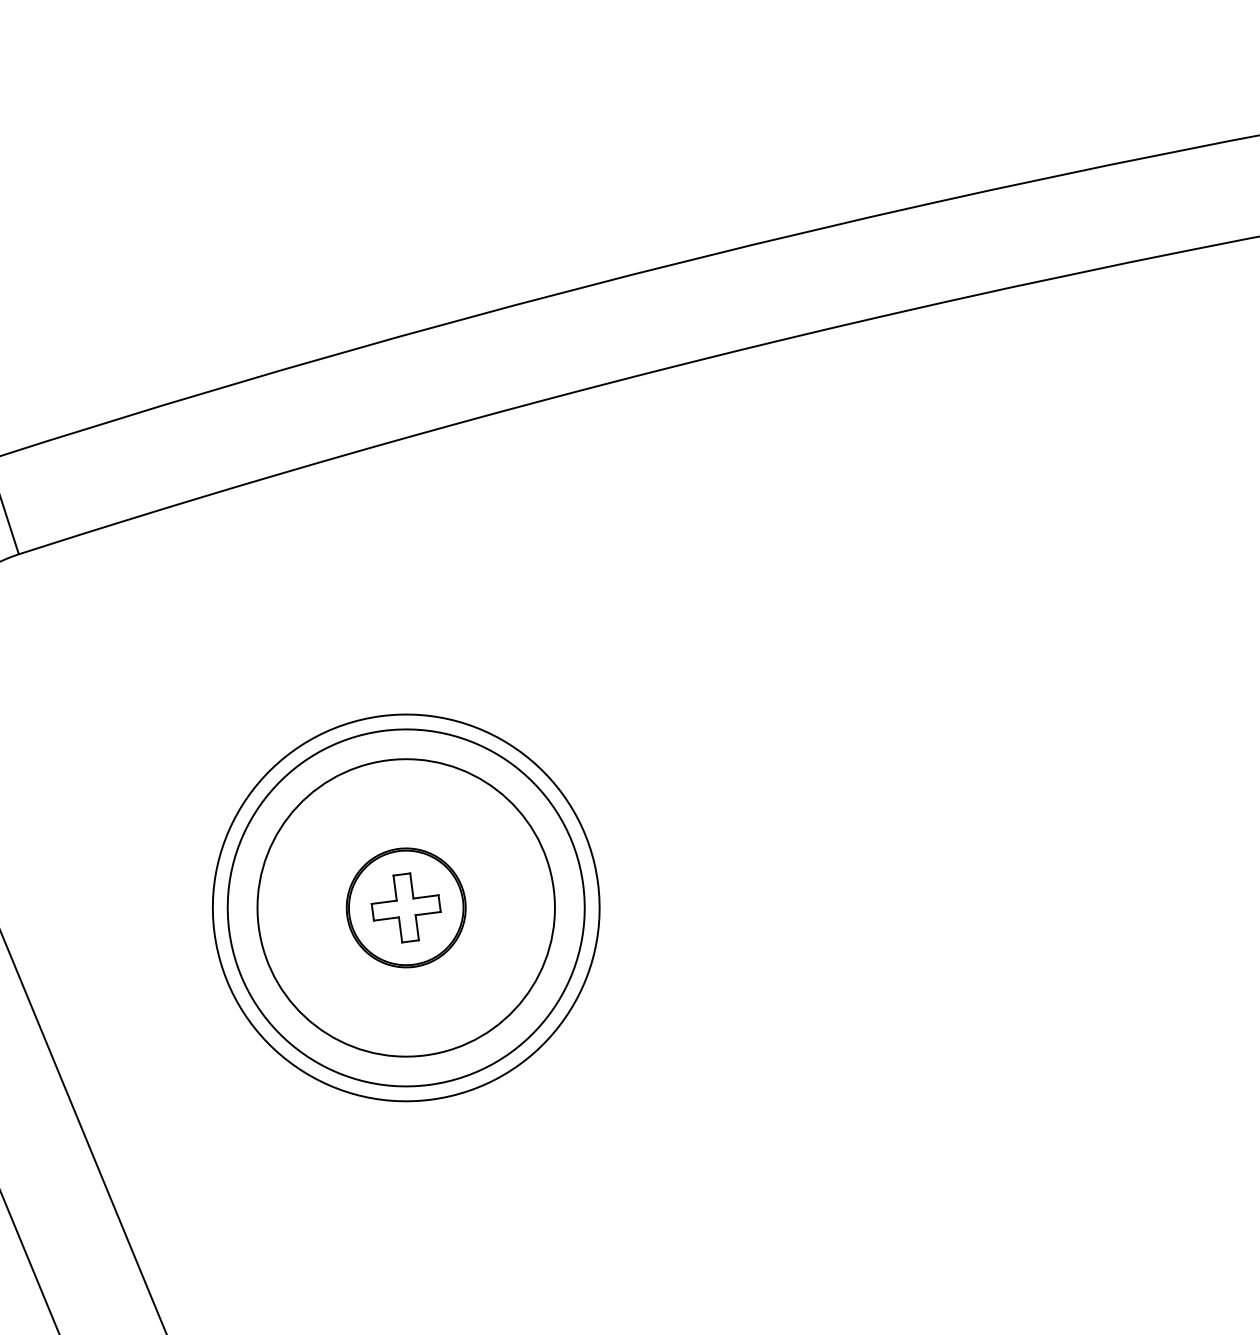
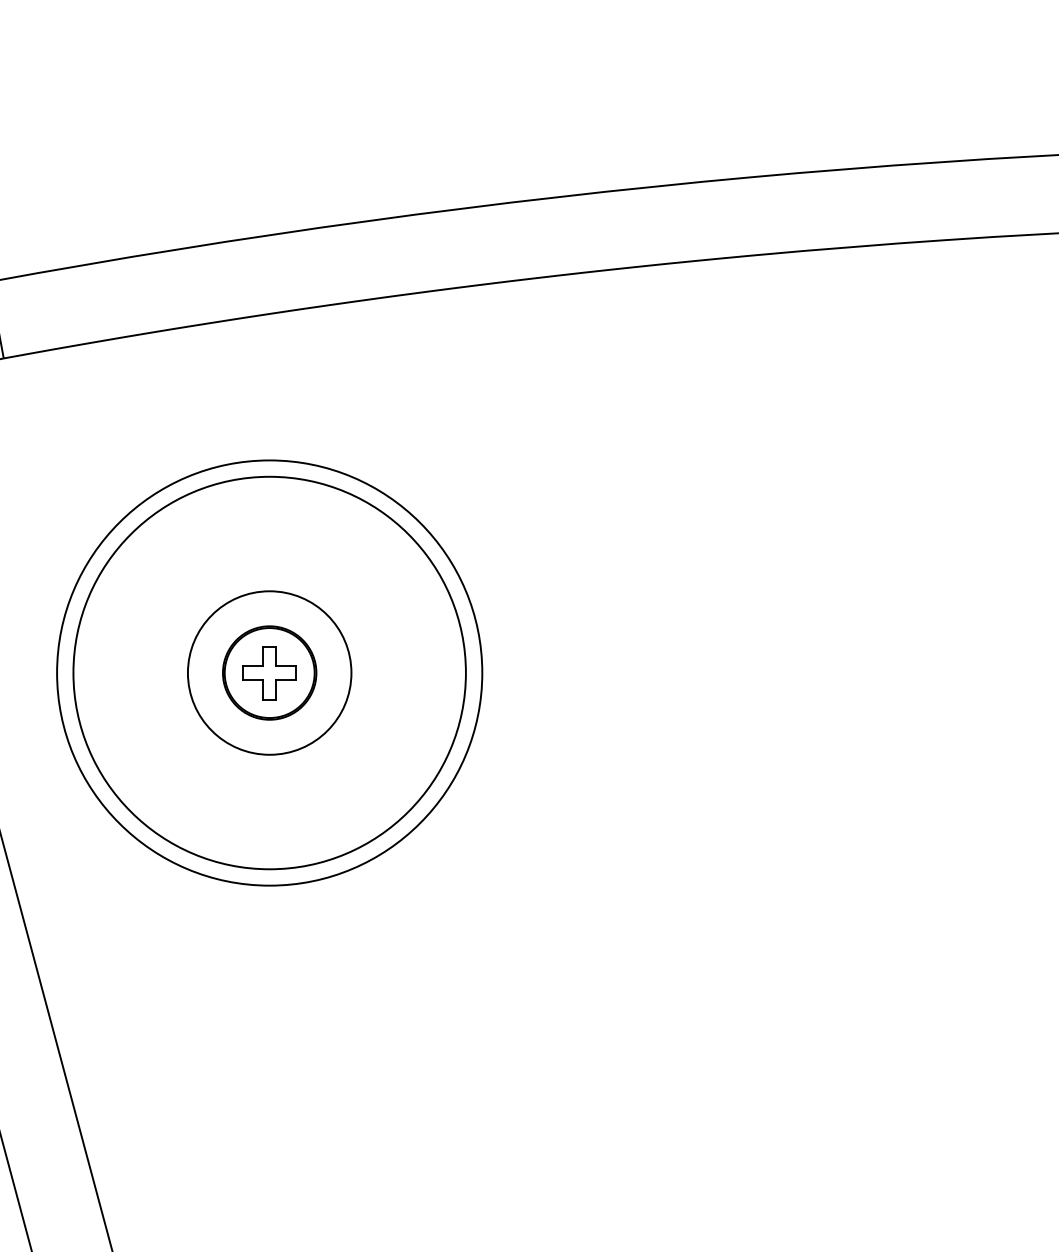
circle: (405, 907) -> (269, 672), size x0.7
circle: (405, 907) -> (269, 672), size x1.4
circle: (405, 907) -> (269, 672), size x1.4

